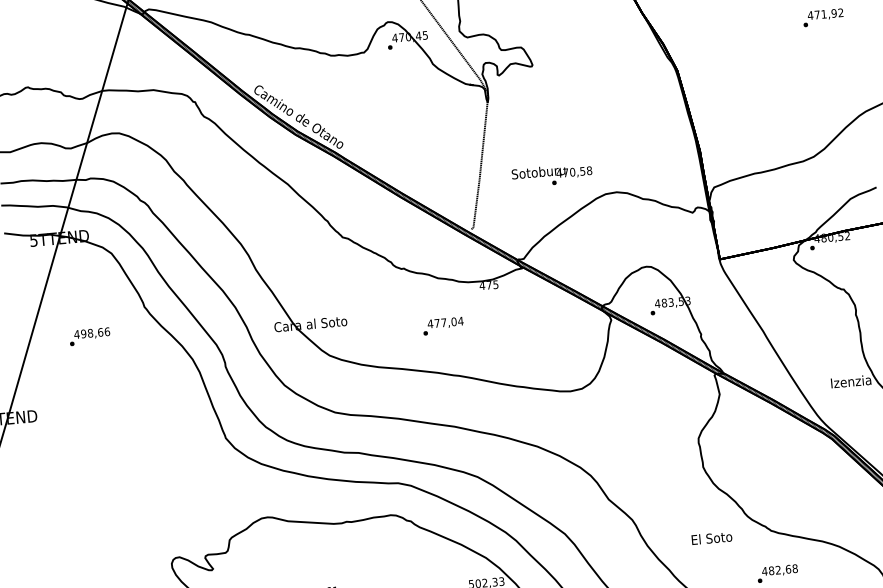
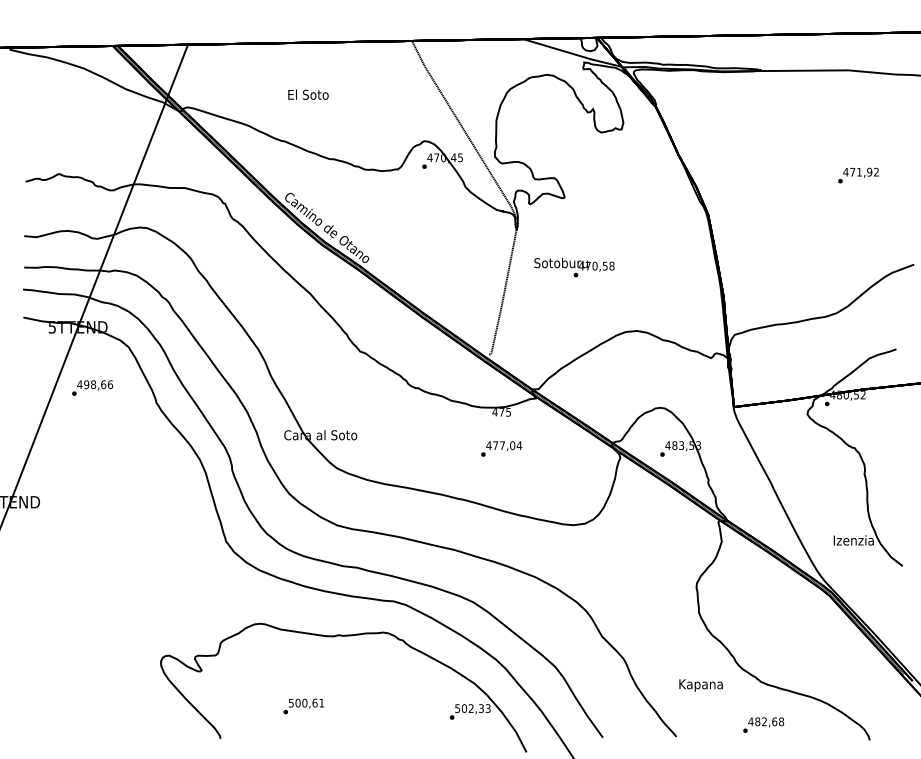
text: (552, 175) -> (574, 267), moved
text: (443, 325) -> (501, 448), moved
text: (89, 336) -> (92, 387), moved
text: (711, 539) -> (700, 685), El Soto -> Kapana

